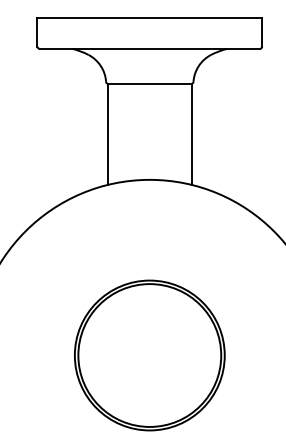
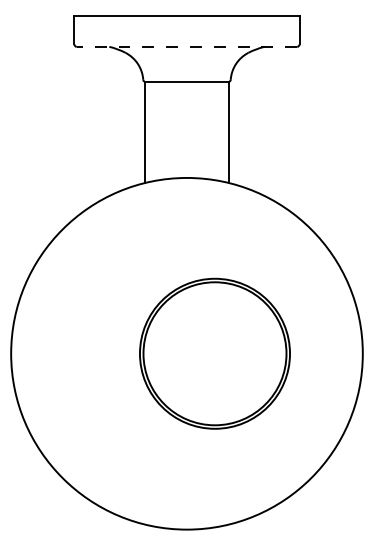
line: (149, 48) -> (186, 46), solid -> dashed
part: (149, 355) -> (214, 353), moved

